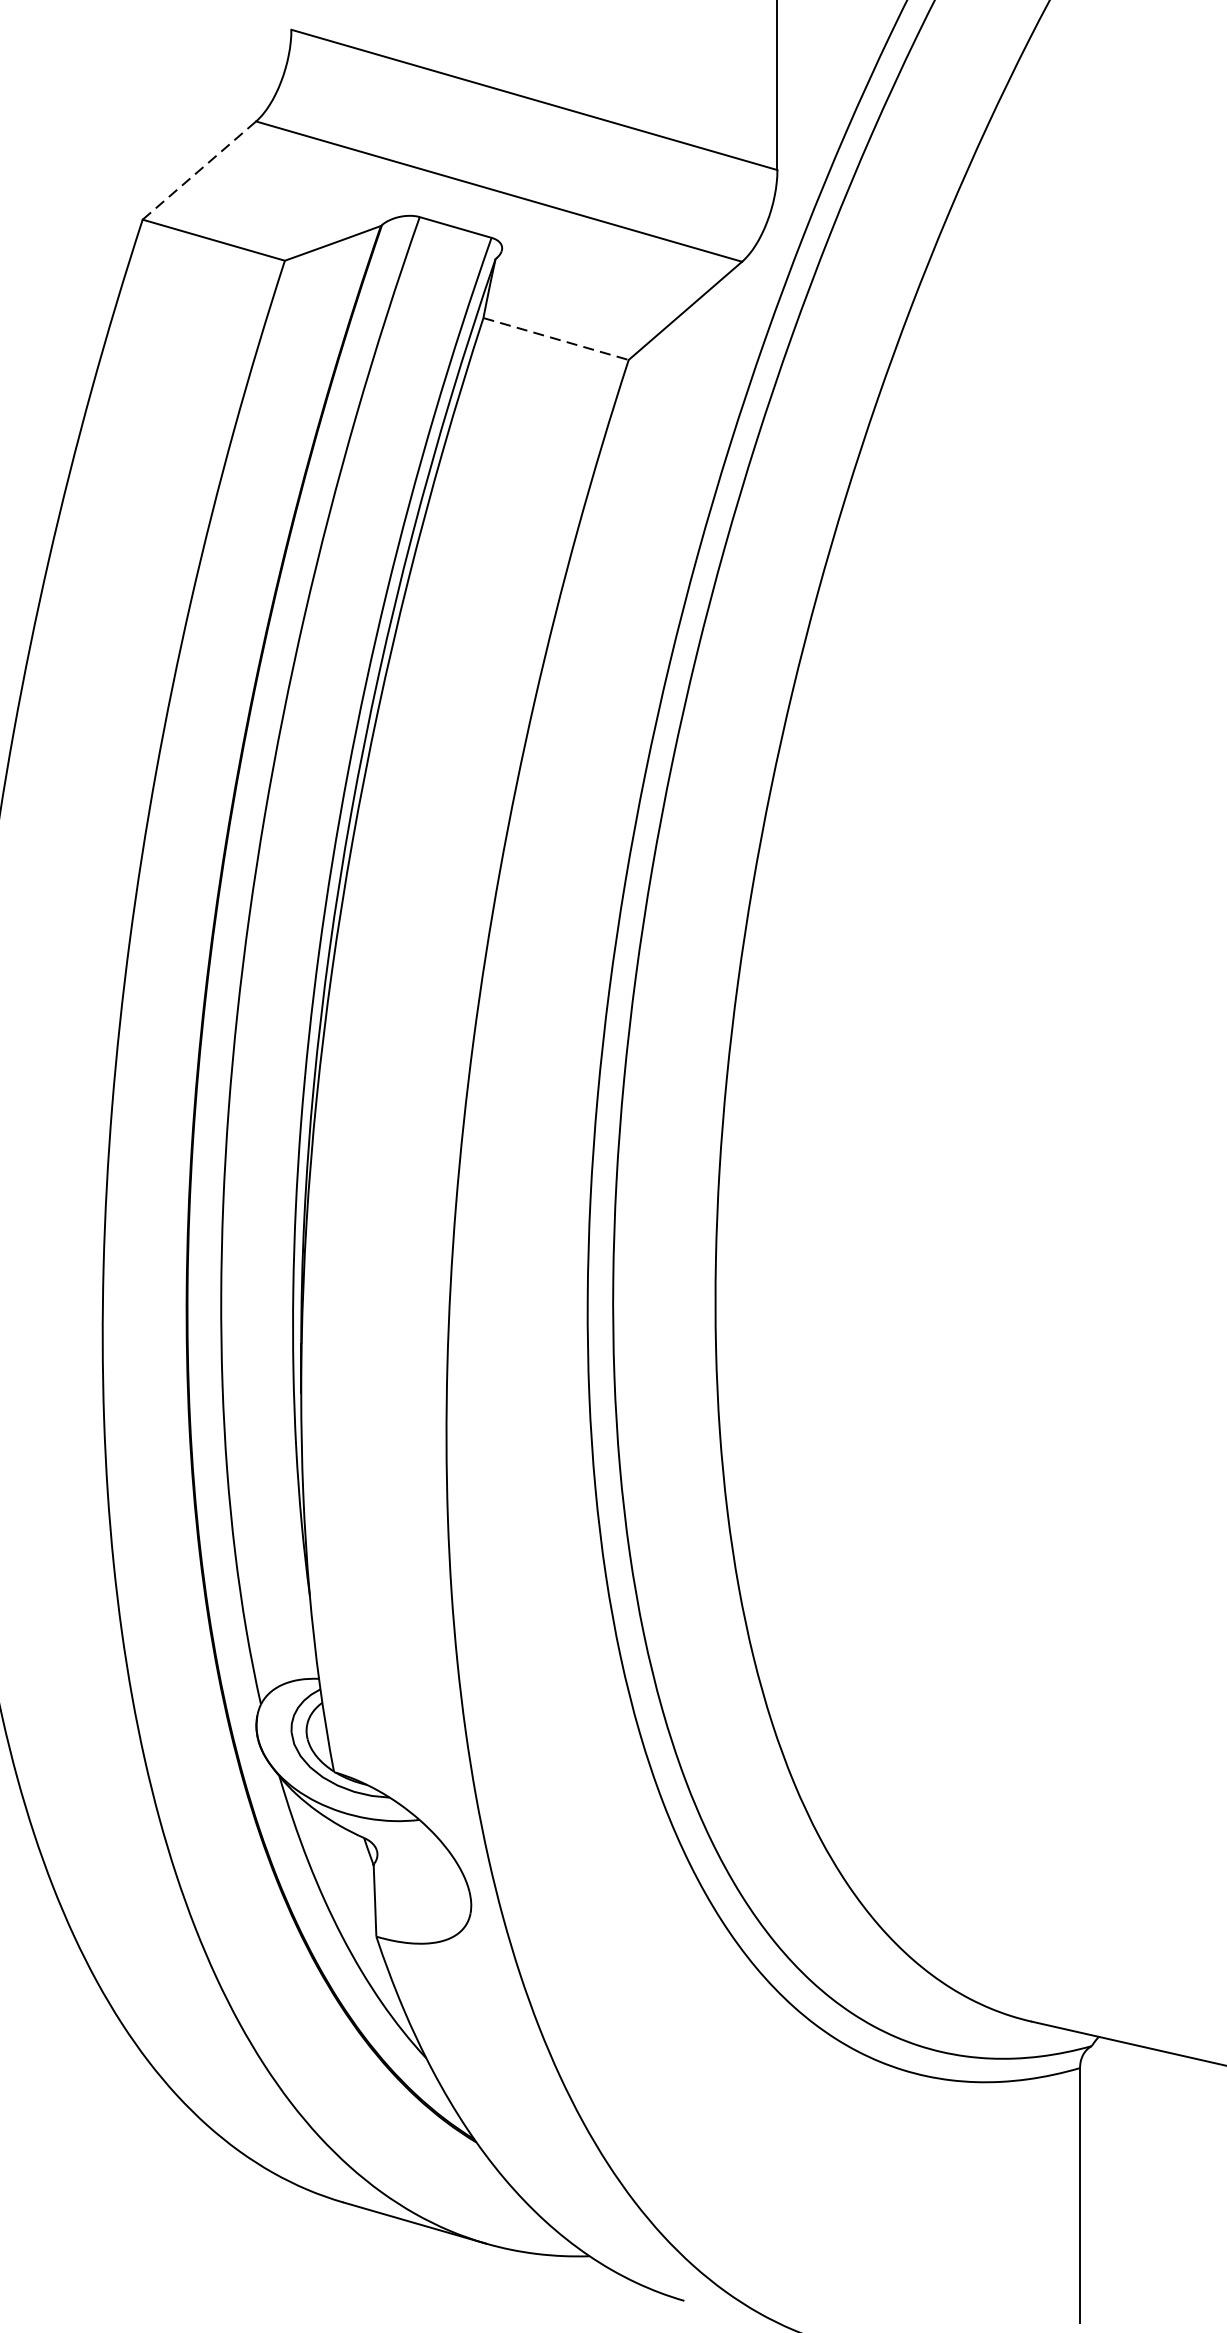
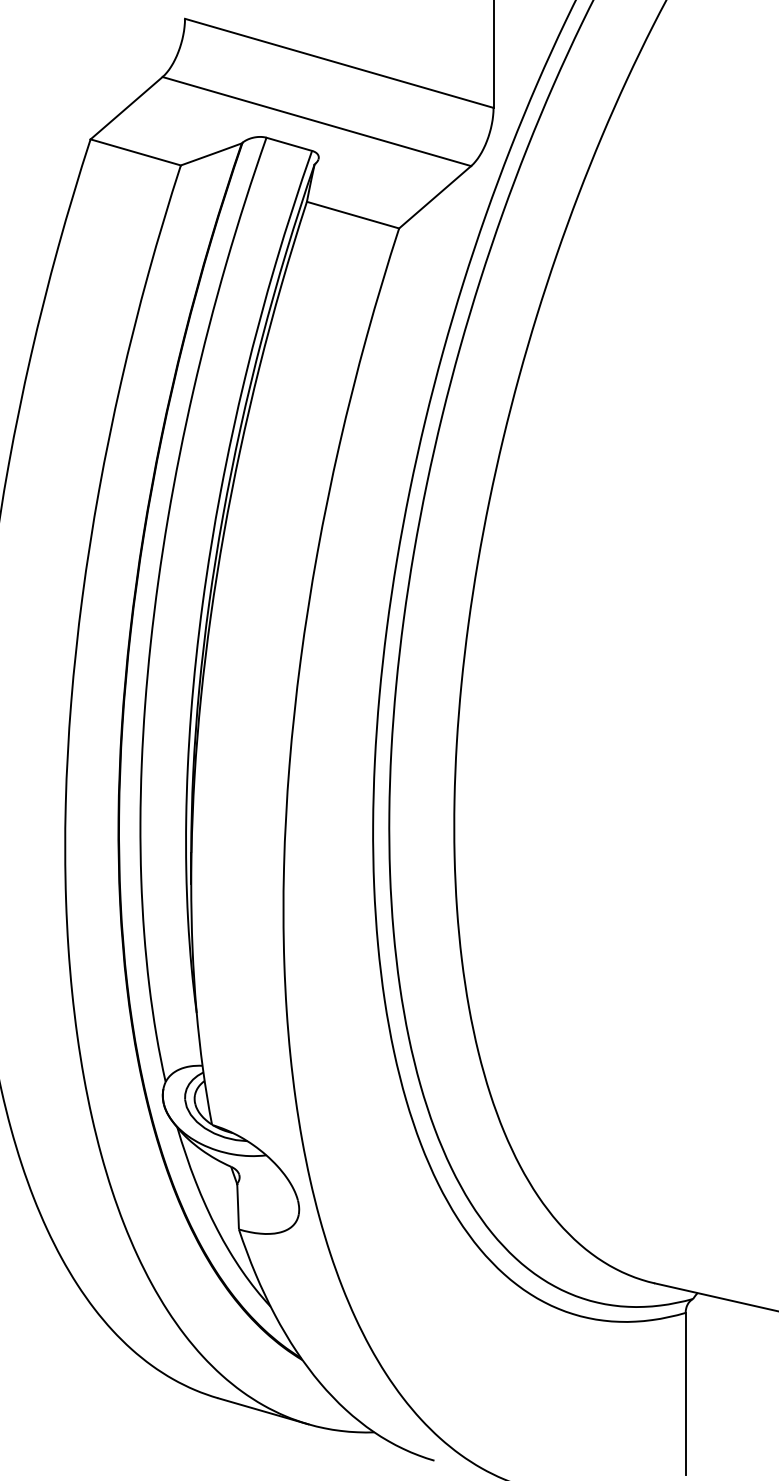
line: (199, 171) -> (126, 108), dashed -> solid
line: (556, 339) -> (353, 215), dashed -> solid

